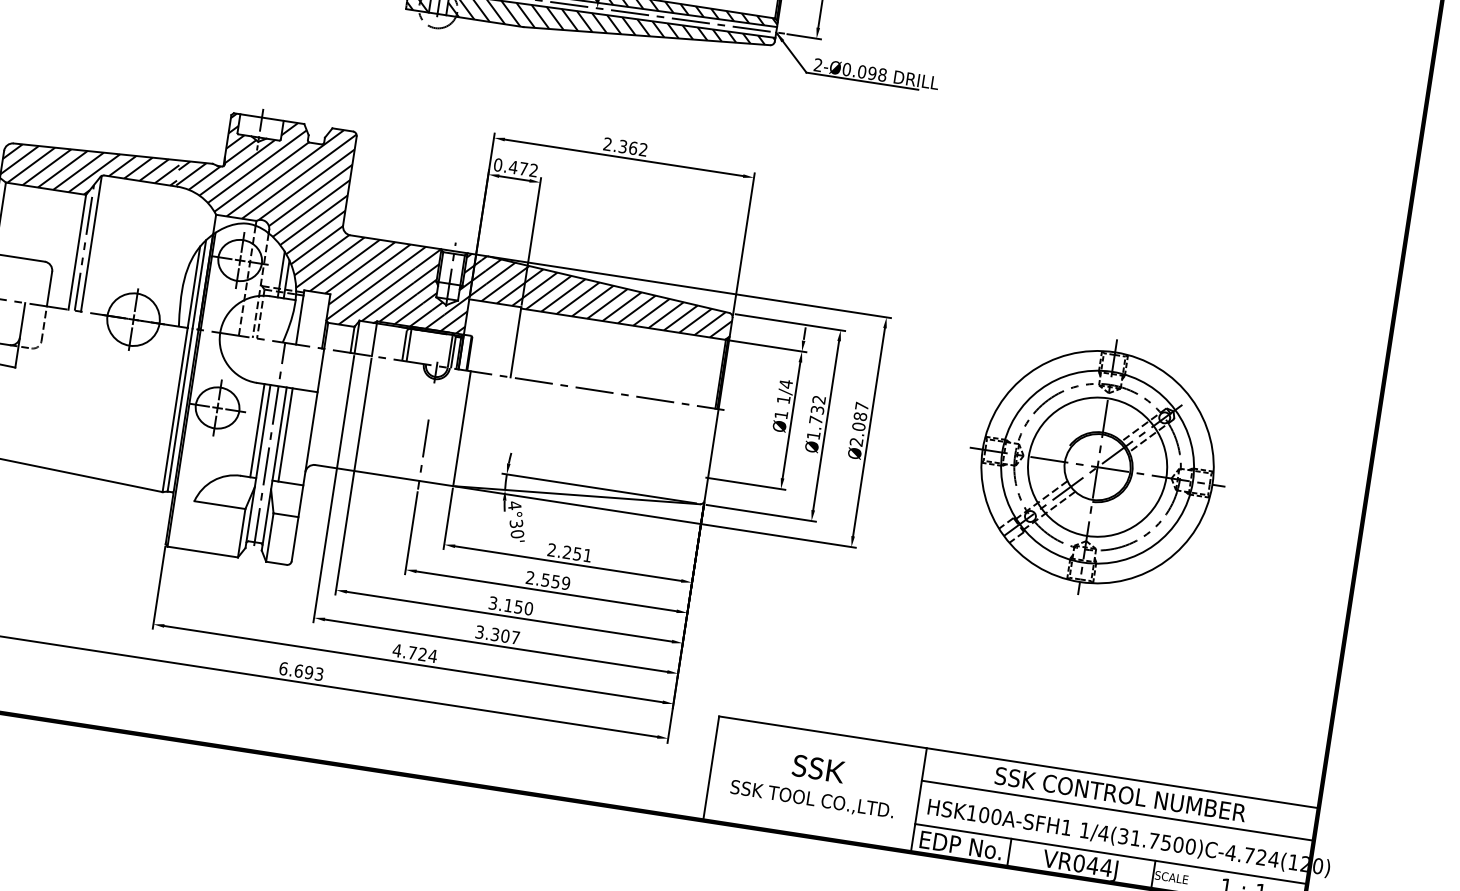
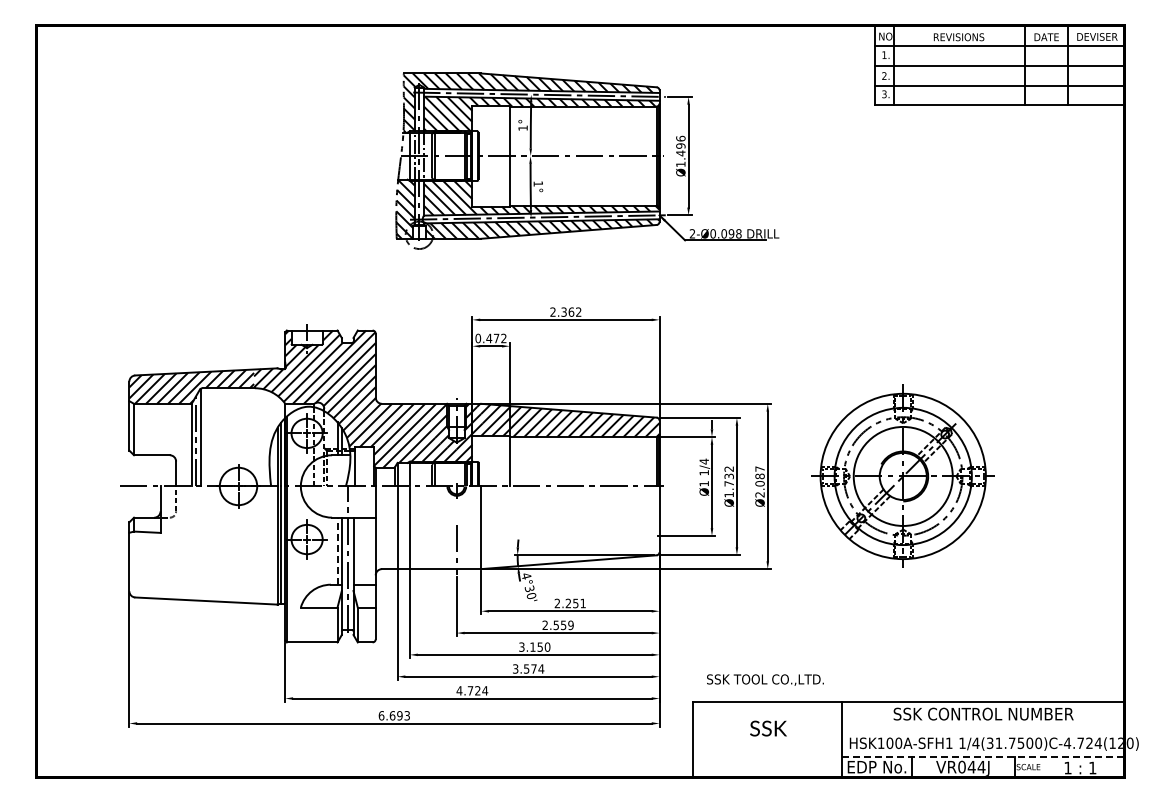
line: (257, 431) -> (337, 551), solid -> dashed
line: (285, 433) -> (357, 550), removed
part: (1096, 465) -> (902, 475), moved
text: (506, 635) -> (534, 668), 3.307 -> 3.574
text: (812, 799) -> (765, 679), moved
line: (1117, 810) -> (983, 725), removed
line: (1109, 854) -> (982, 757), solid -> dashed

